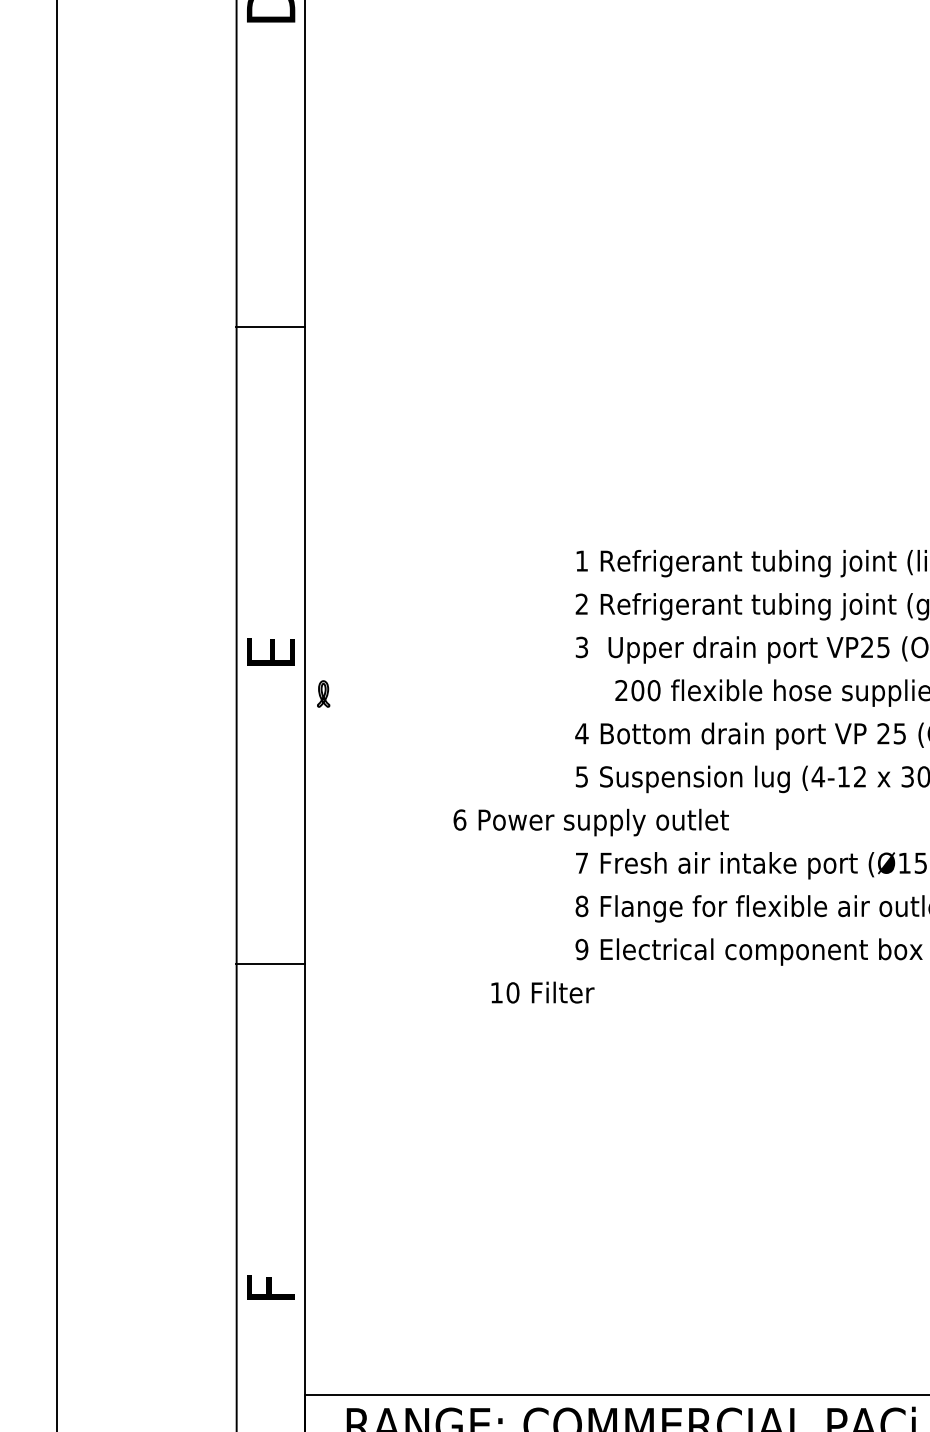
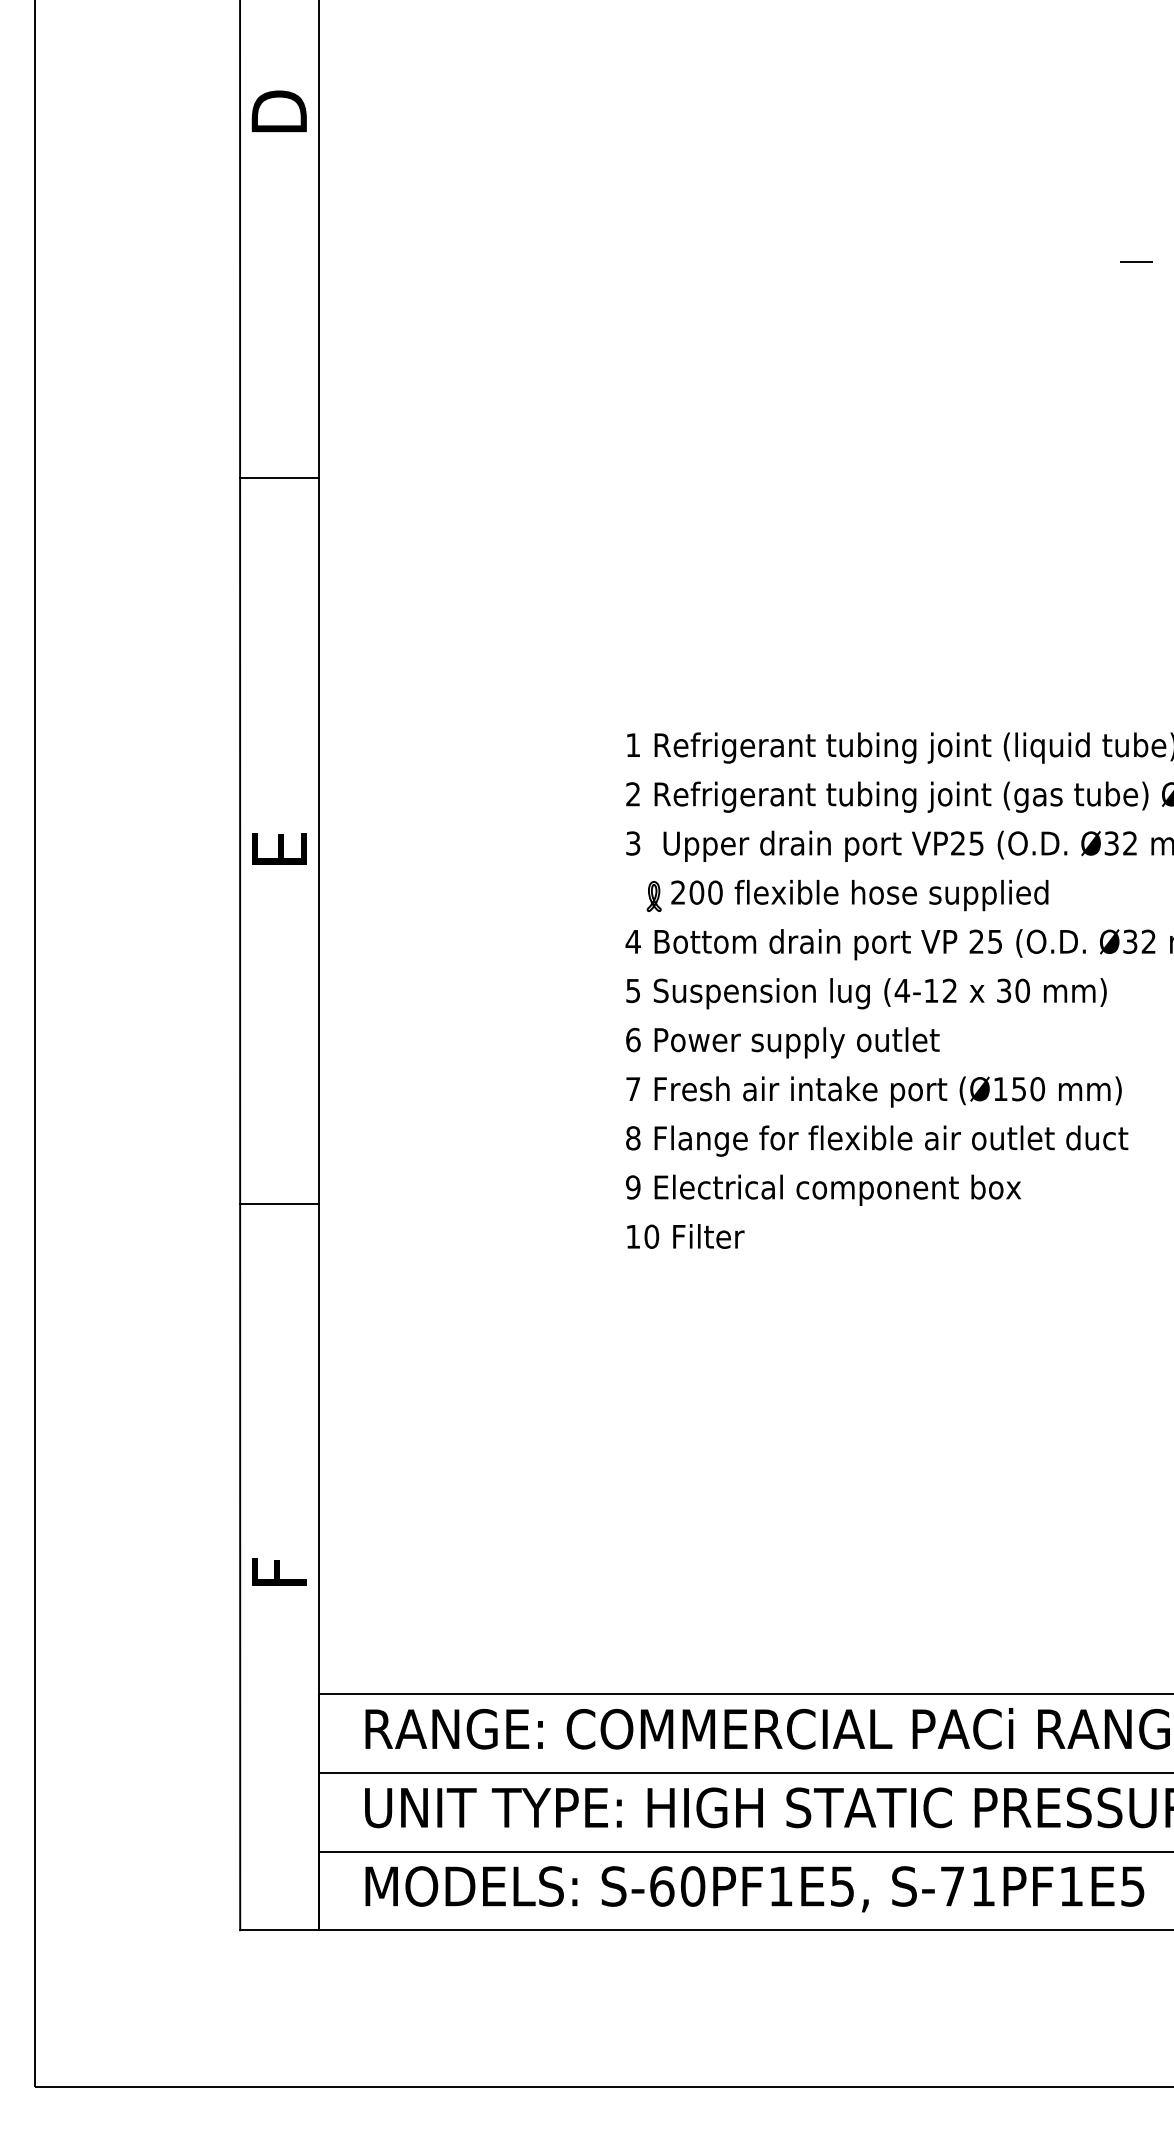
part: (323, 693) -> (653, 896), moved
text: (590, 822) -> (782, 1042), moved
text: (542, 992) -> (685, 1236), moved

